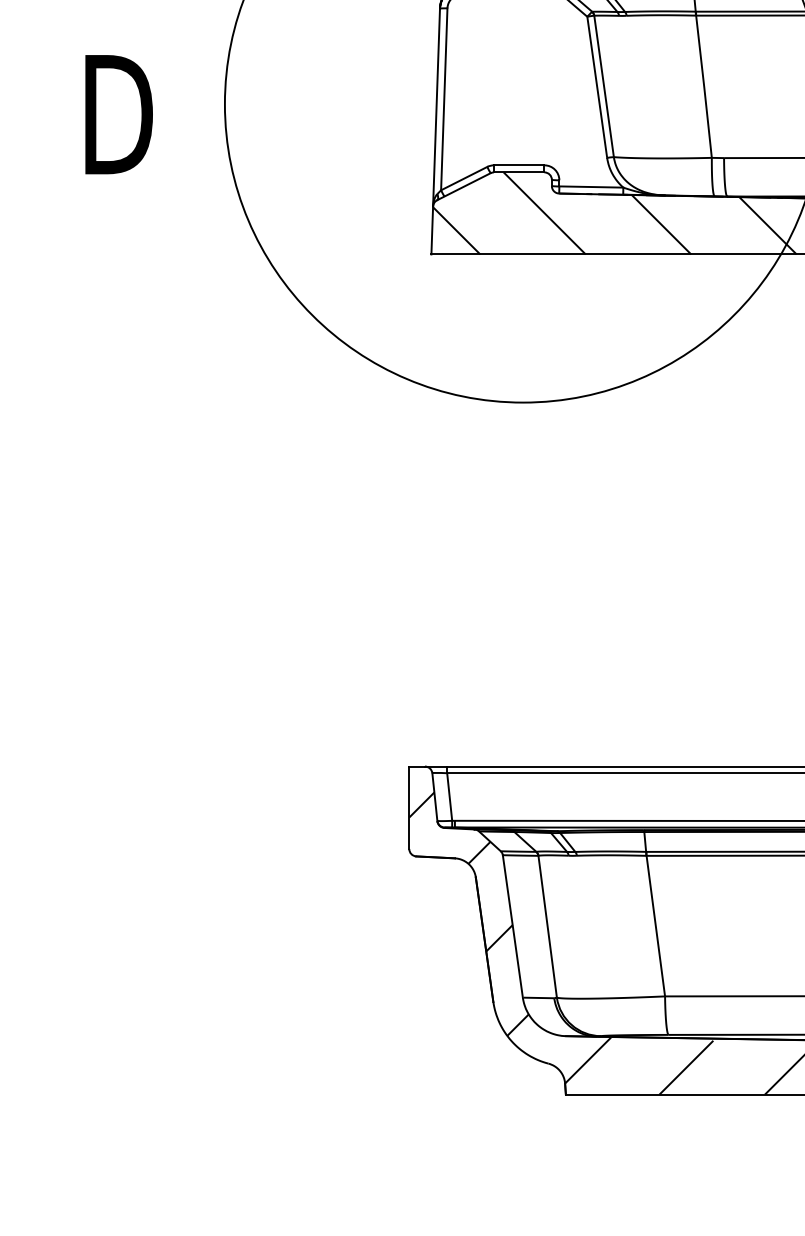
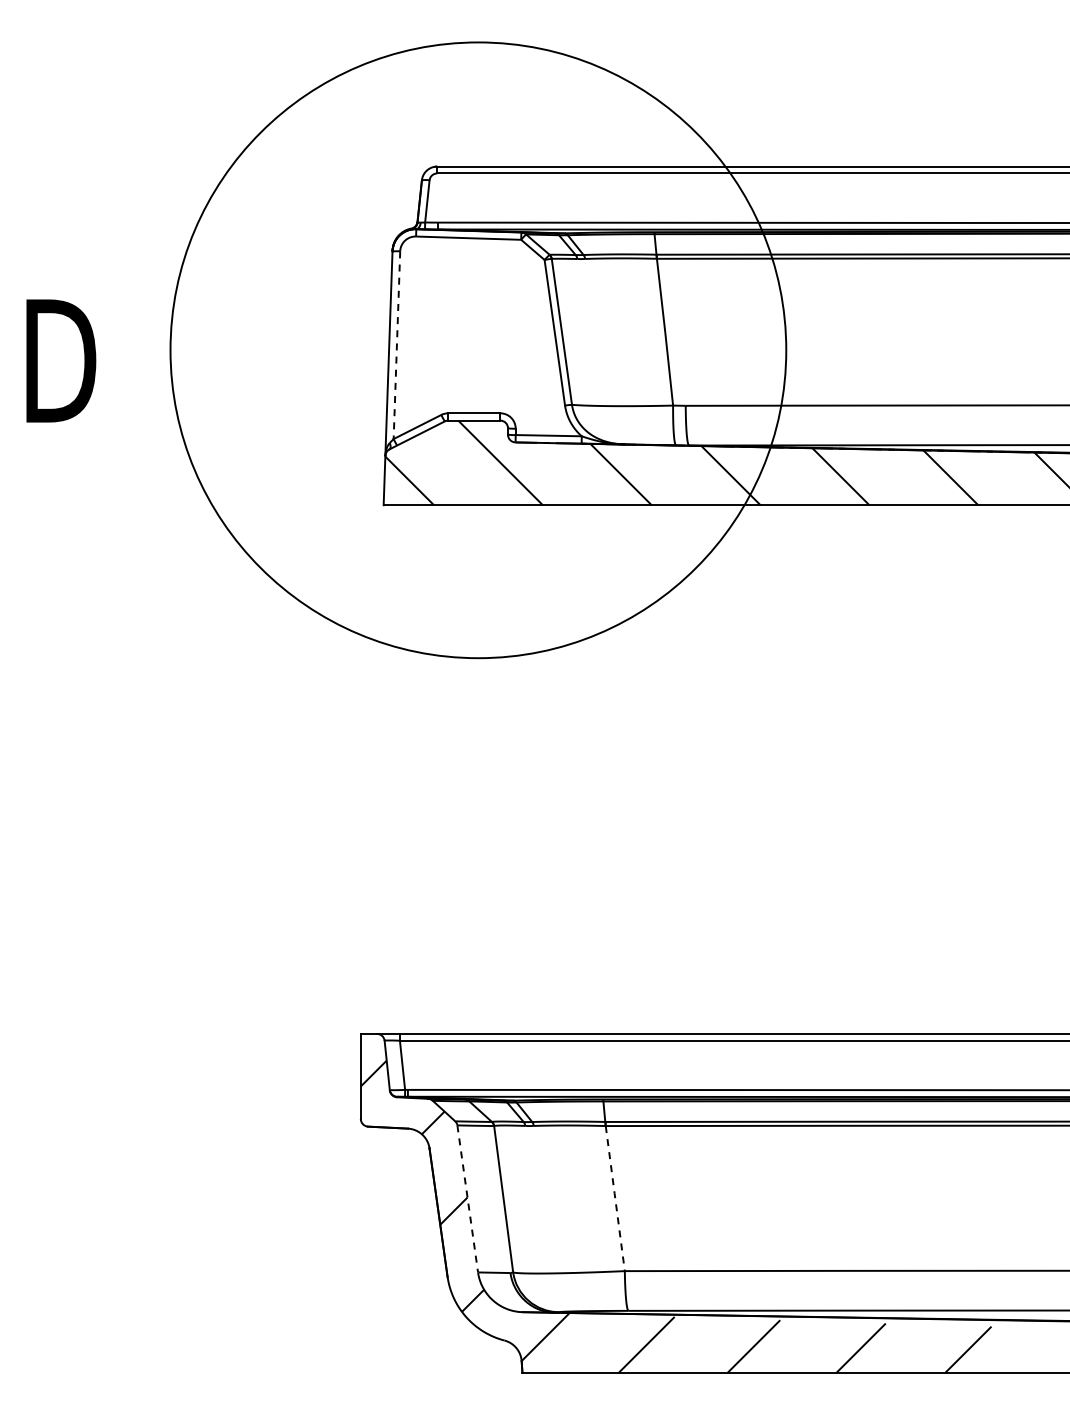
line: (443, 99) -> (396, 345), solid -> dashed
line: (656, 926) -> (615, 1198), solid -> dashed
line: (512, 927) -> (467, 1199), solid -> dashed

